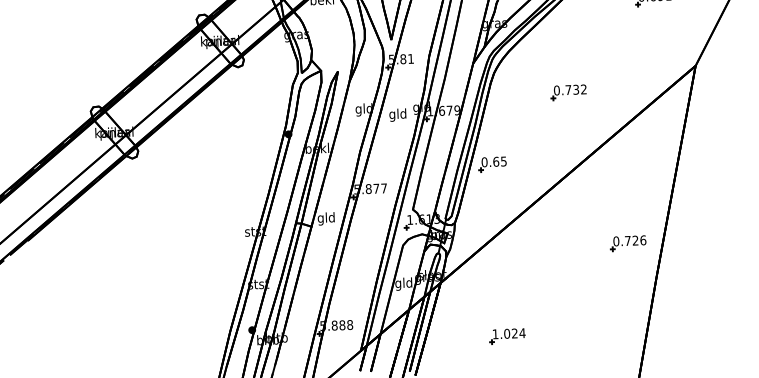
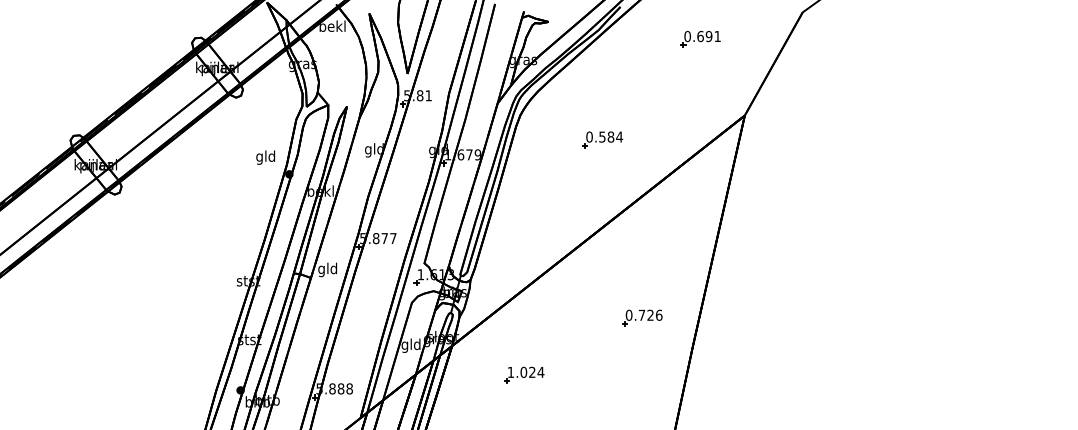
text: (576, 89) -> (611, 136), 0.732 -> 0.584
text: (397, 115) -> (265, 157), moved
part: (492, 164) -> (514, 216), removed
part: (628, 242) -> (642, 317), moved
part: (507, 335) -> (524, 374), moved

